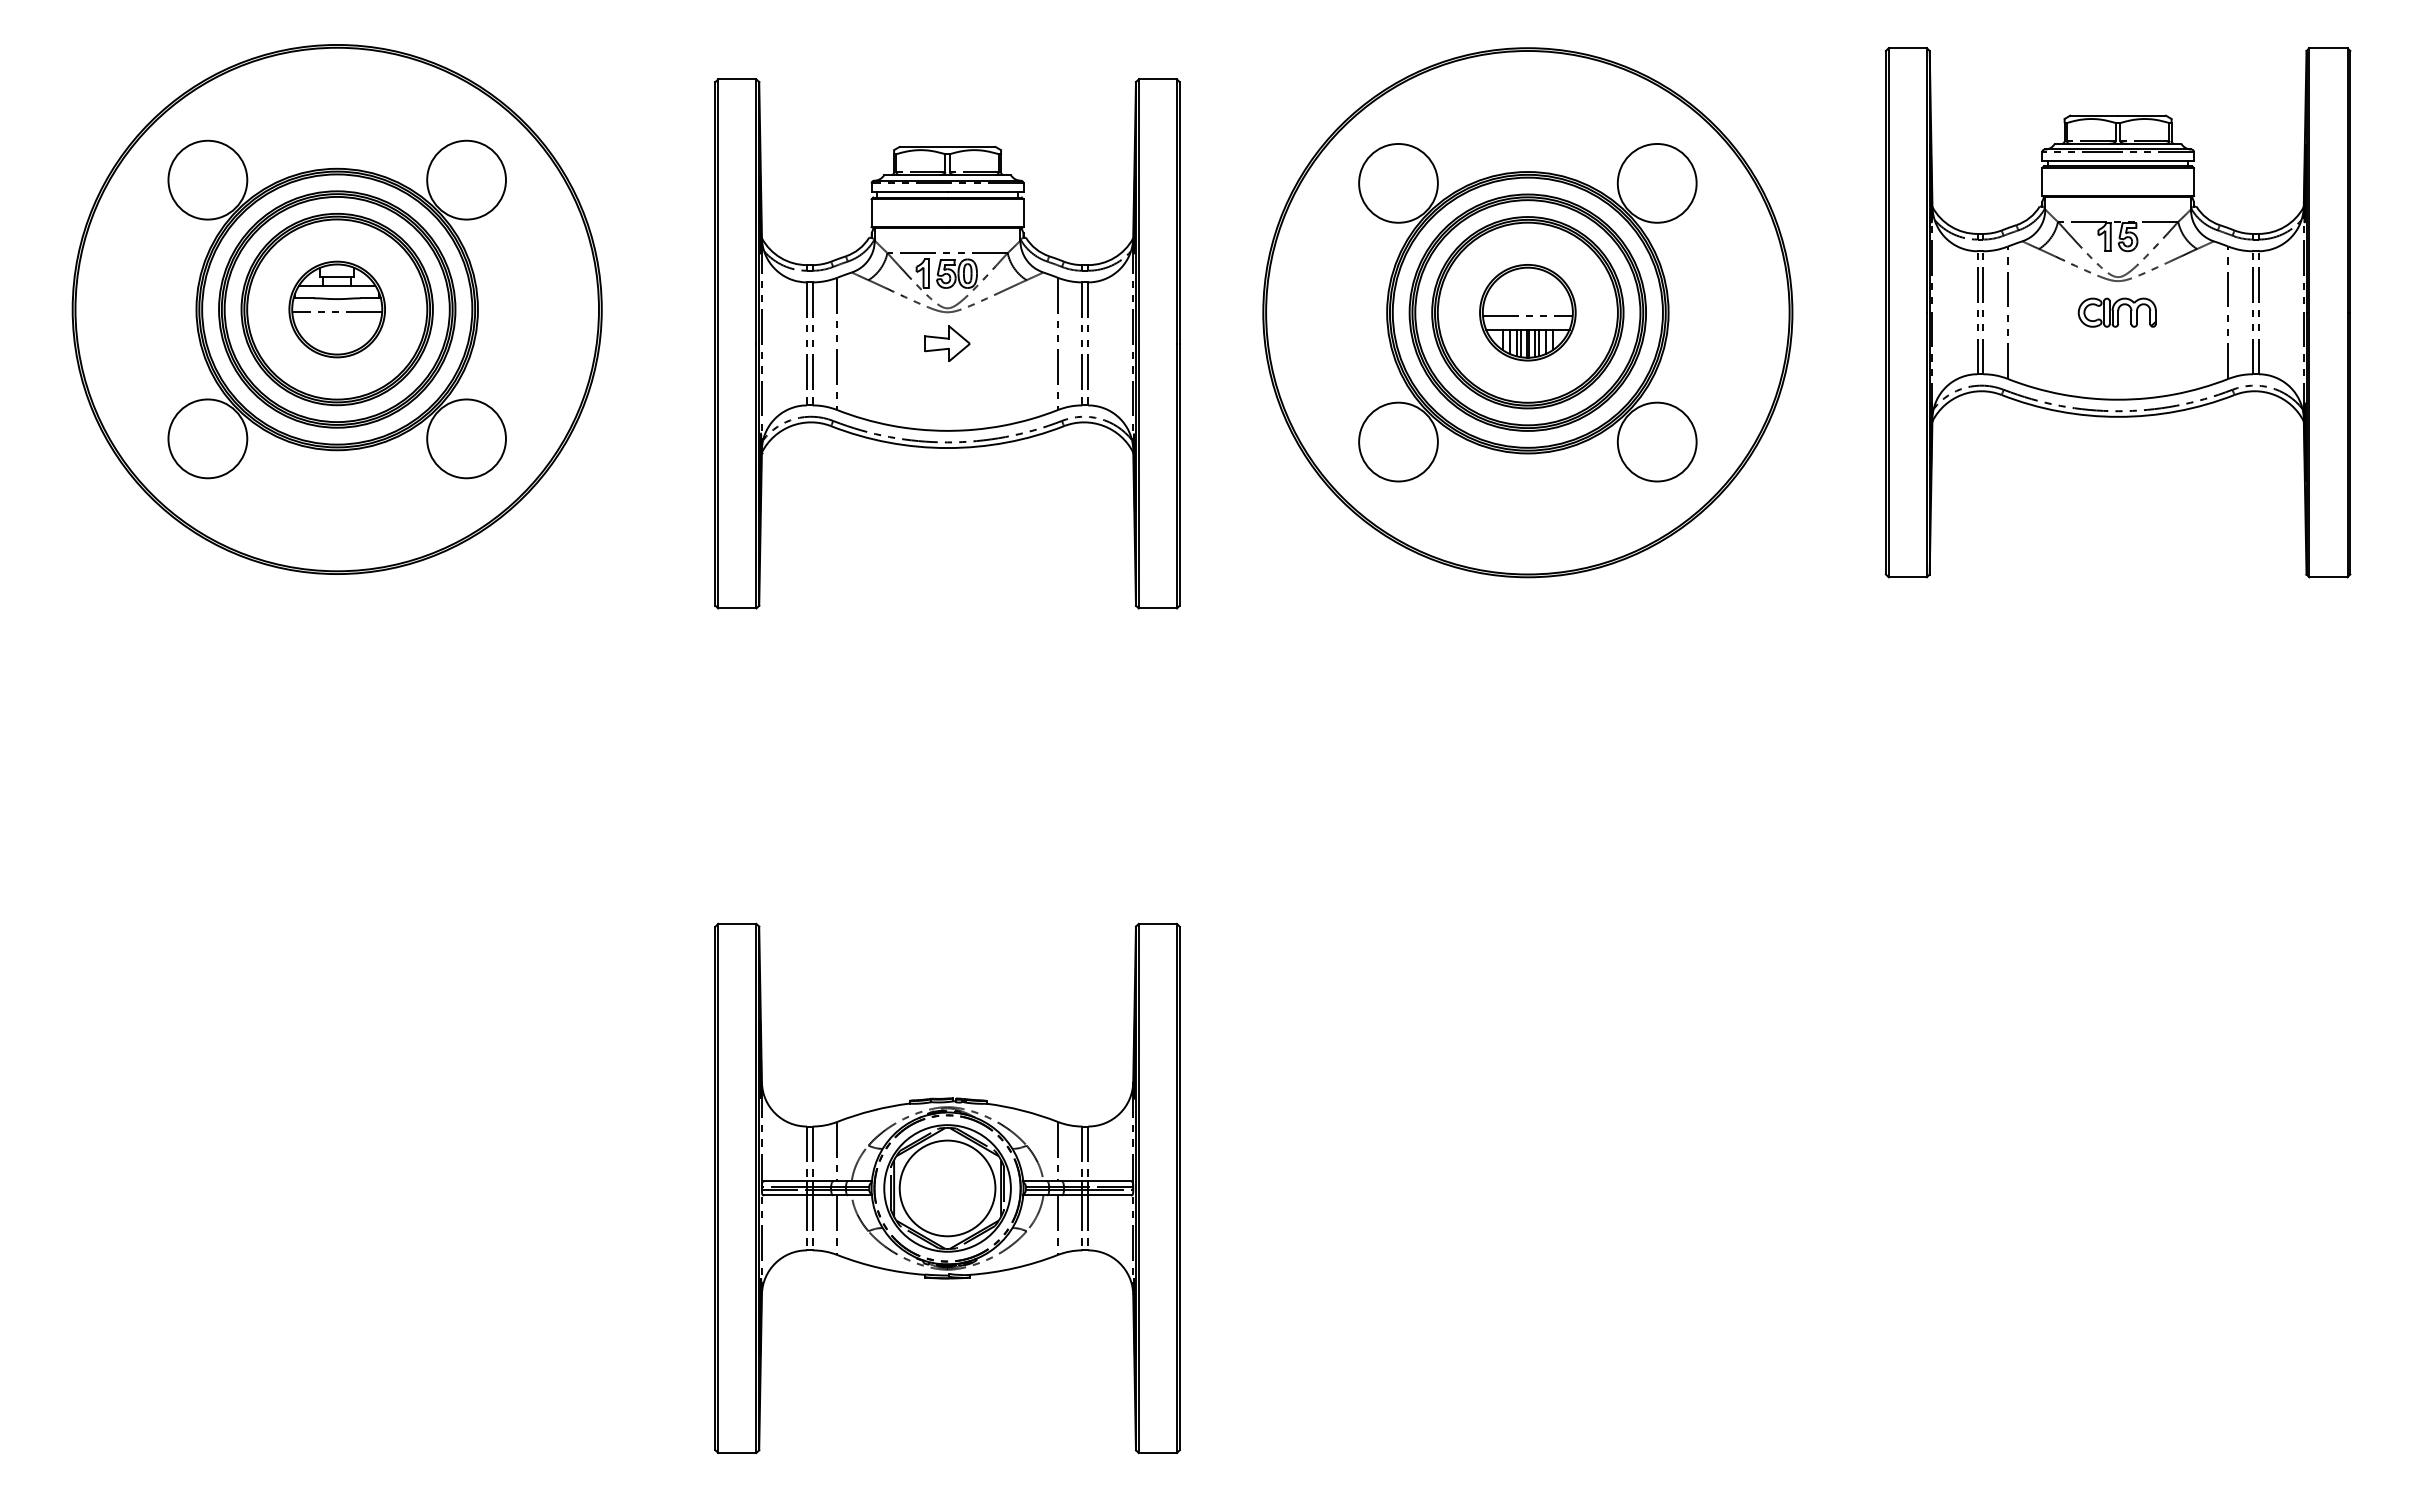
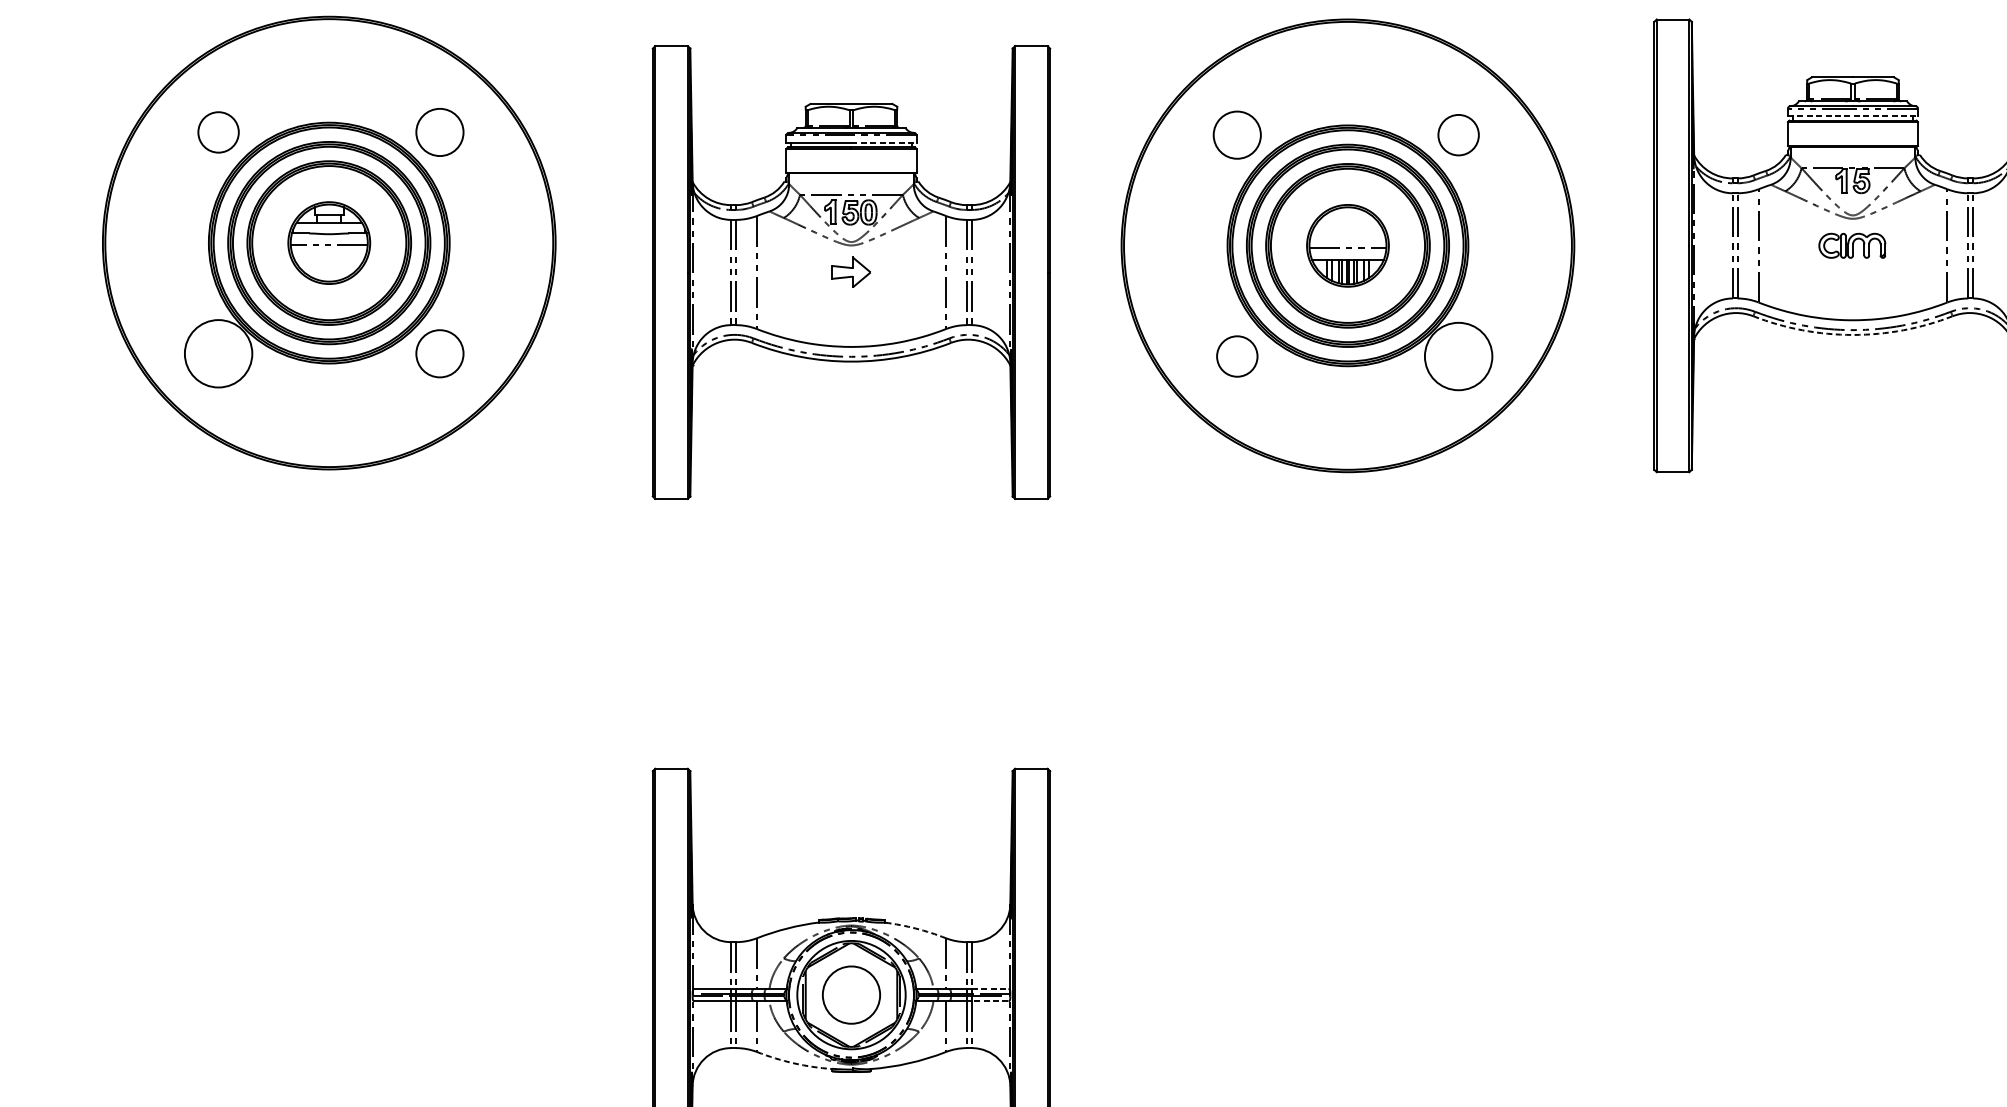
line: (2118, 160) -> (1853, 115), solid -> dashed
circle: (207, 179) -> (218, 131), size x0.6
circle: (466, 179) -> (439, 131), size x0.7
circle: (1398, 182) -> (1237, 134), size x0.7
circle: (1656, 182) -> (1458, 134), size x0.6
line: (985, 191) -> (883, 142), solid -> dashed
arc: (2118, 416) -> (1853, 334), solid -> dashed
circle: (466, 438) -> (439, 353), size x0.7
circle: (1398, 441) -> (1237, 356), size x0.6
arc: (1022, 1110) -> (915, 928), solid -> dashed
line: (1110, 1181) -> (990, 989), solid -> dashed
circle: (947, 1188) -> (851, 995), size x0.7
line: (1109, 1195) -> (990, 1001), solid -> dashed
arc: (880, 1268) -> (794, 1063), solid -> dashed

